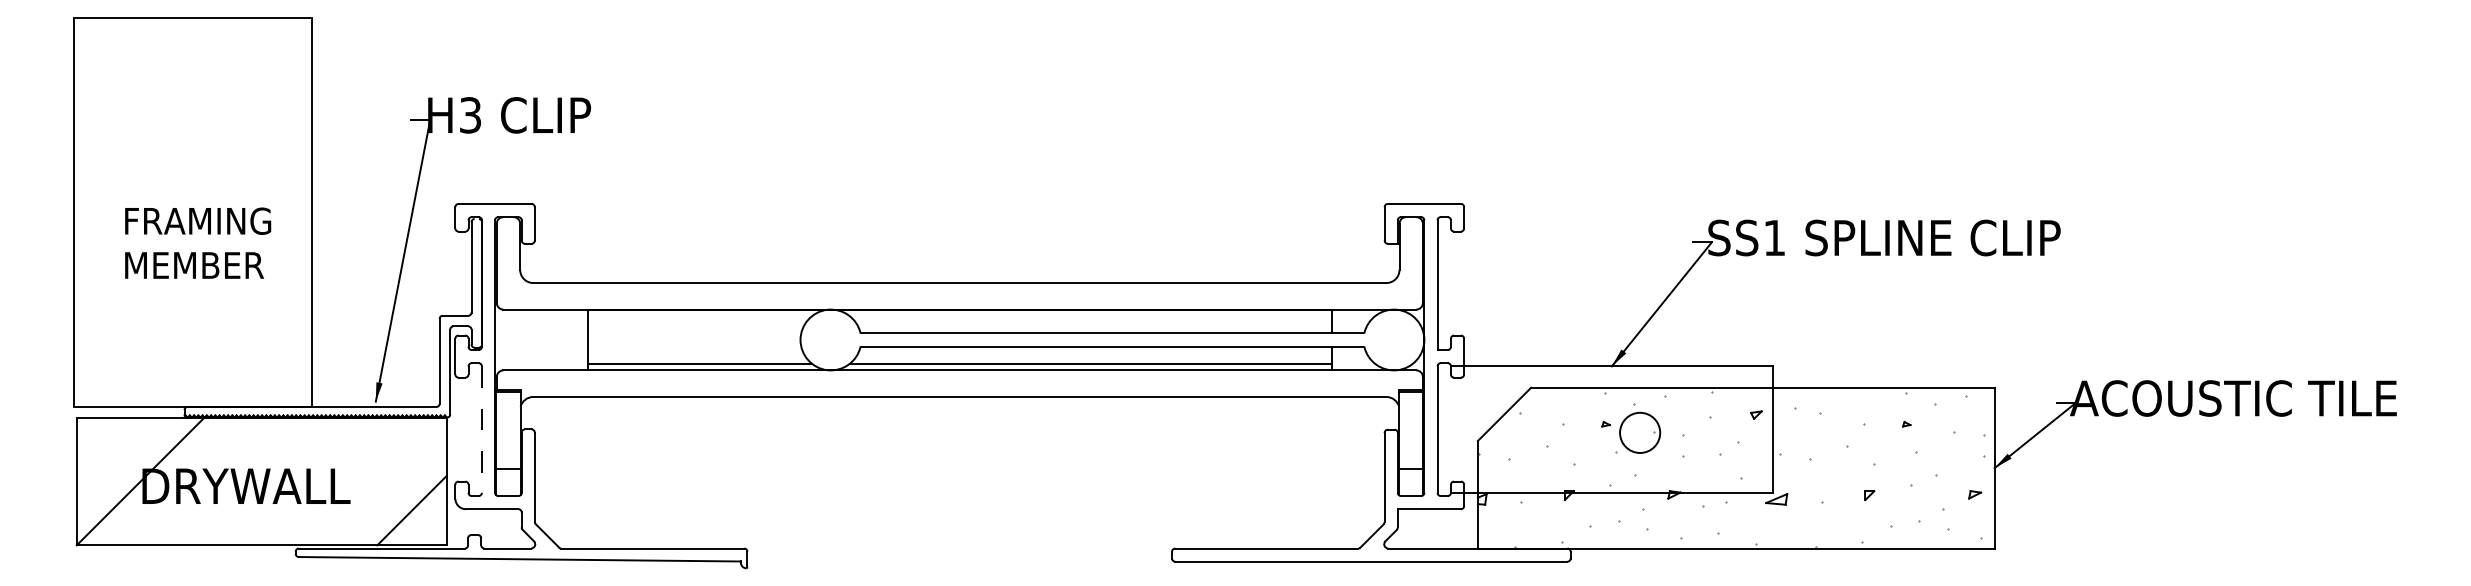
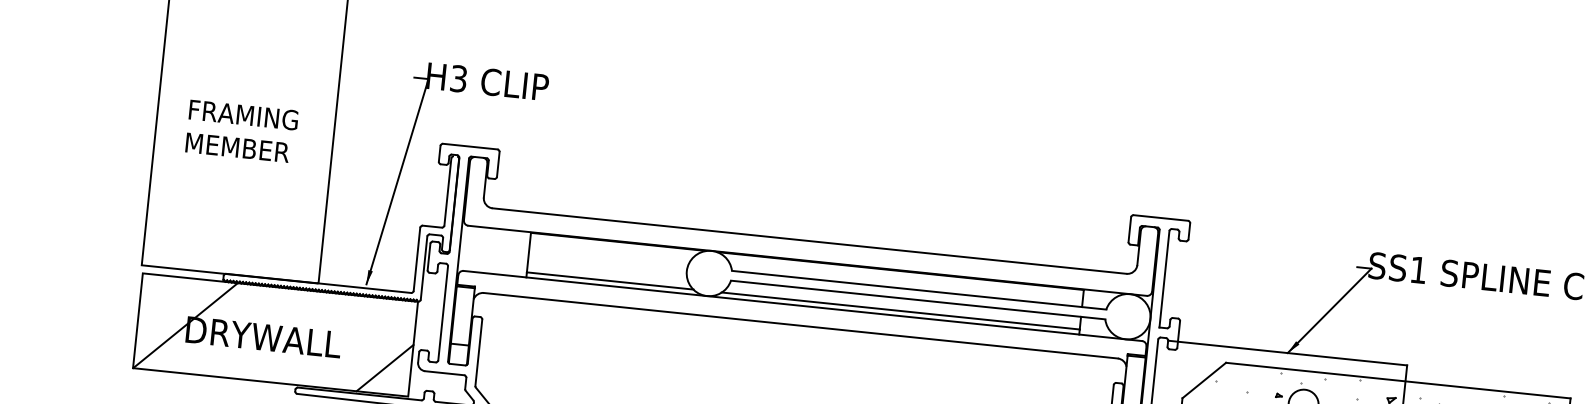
text: (198, 242) -> (242, 130), moved
line: (481, 430) -> (442, 313), dashed -> solid

